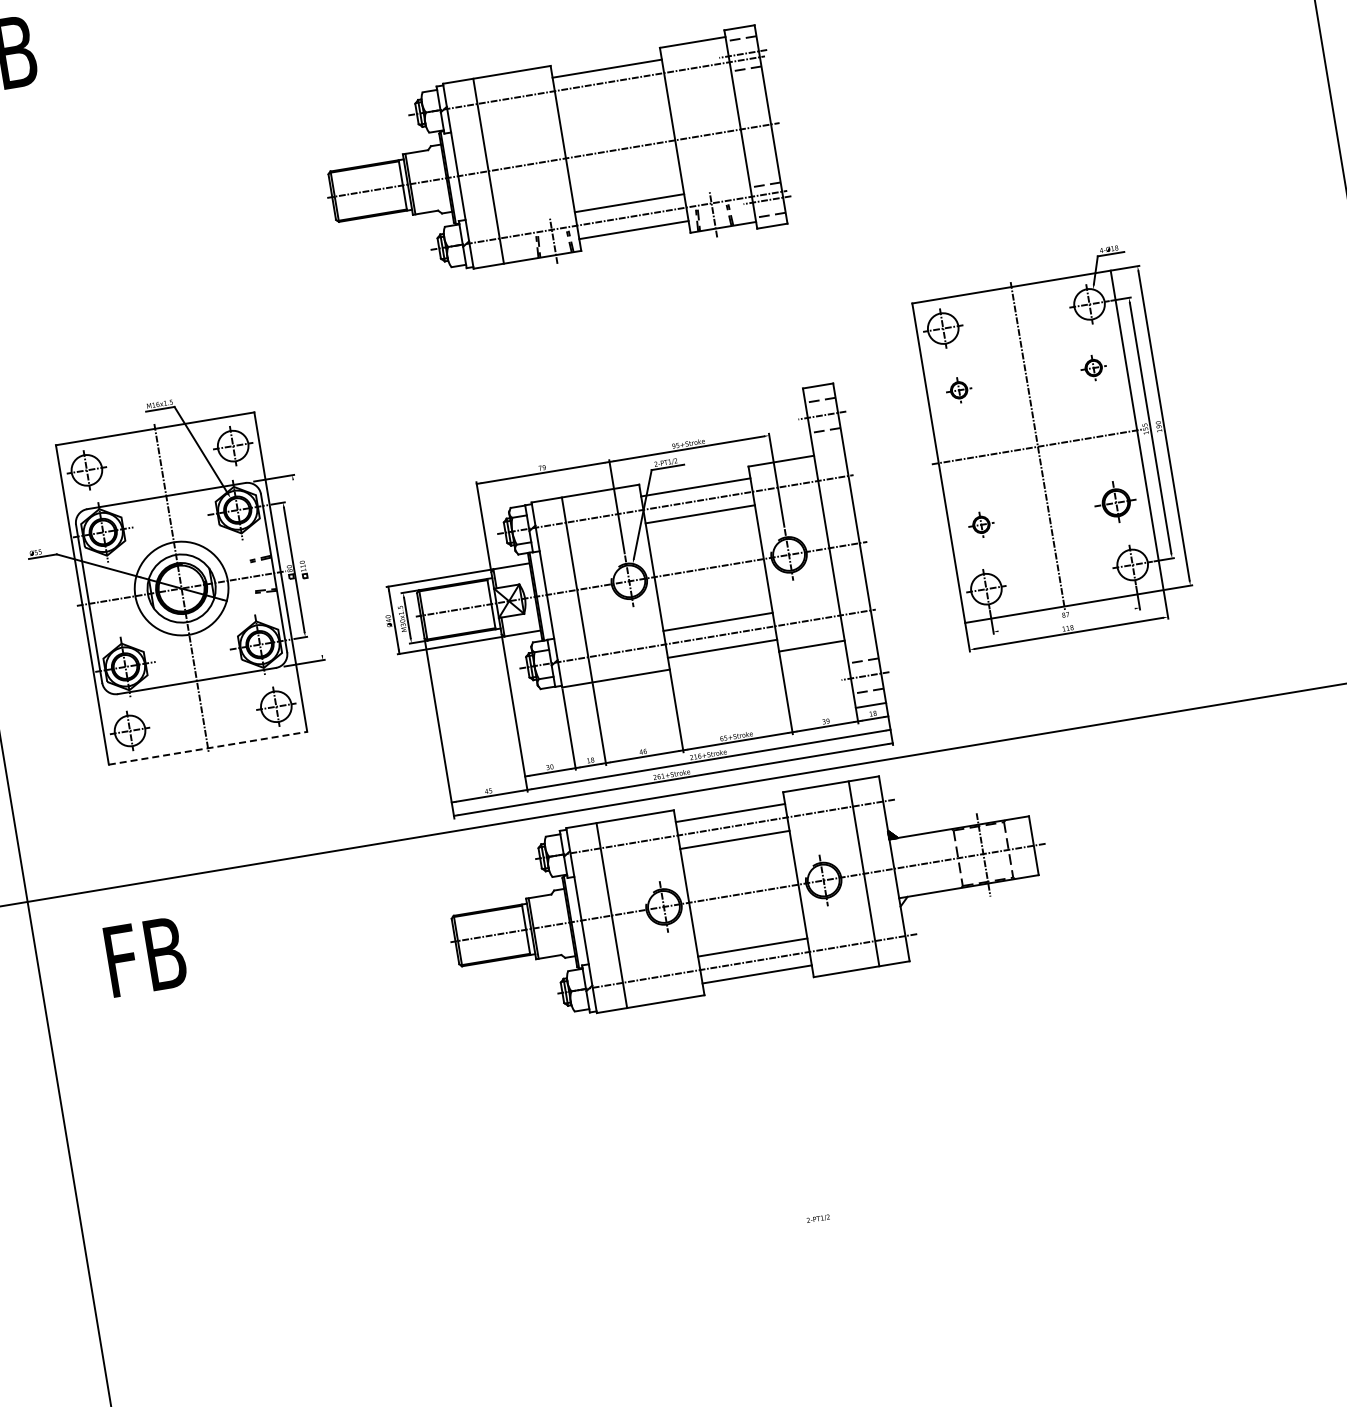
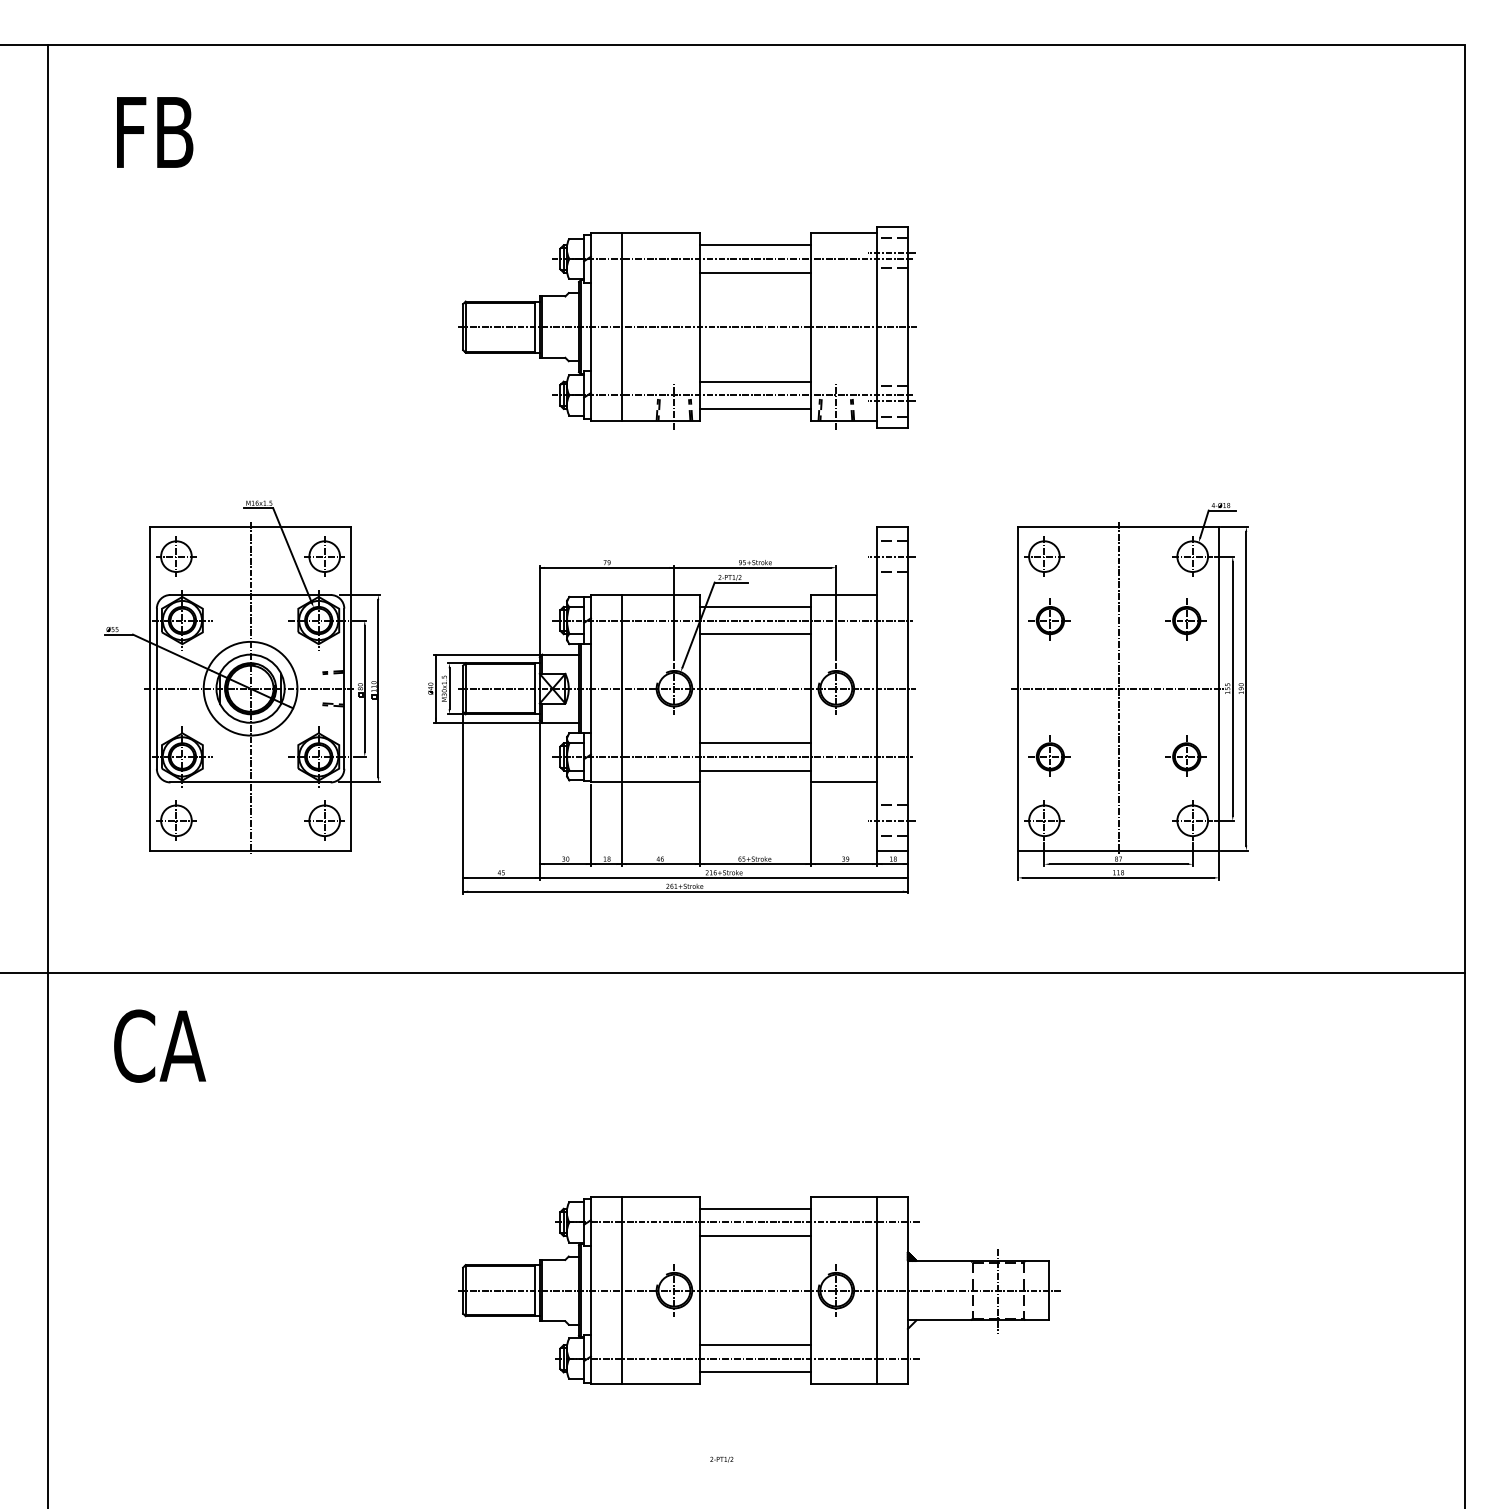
line: (611, 95) -> (755, 272), added
part: (1092, 367) -> (1185, 619), size x1.67
part: (958, 389) -> (1049, 619), size x1.67
part: (980, 523) -> (1049, 755), size x1.67
line: (307, 567) -> (378, 688), added
part: (629, 603) -> (671, 710), moved
line: (1066, 620) -> (1118, 864), added
line: (207, 748) -> (250, 850), dashed -> solid
part: (747, 892) -> (759, 1290), moved
text: (151, 955) -> (160, 1045), FB -> CA
text: (818, 1218) -> (721, 1459), moved

